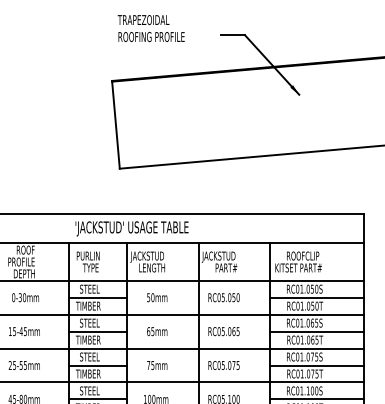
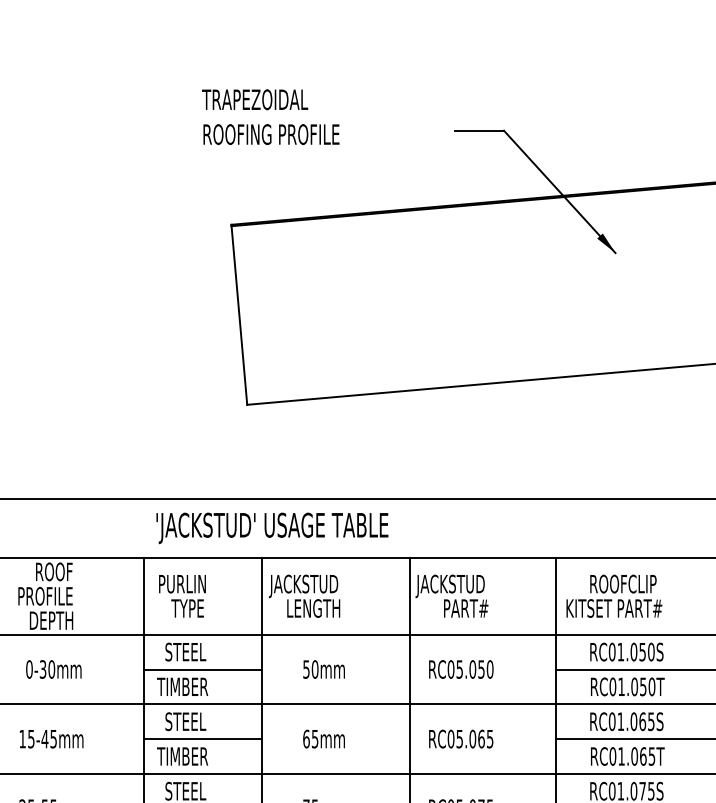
text: (150, 28) -> (269, 117), moved

